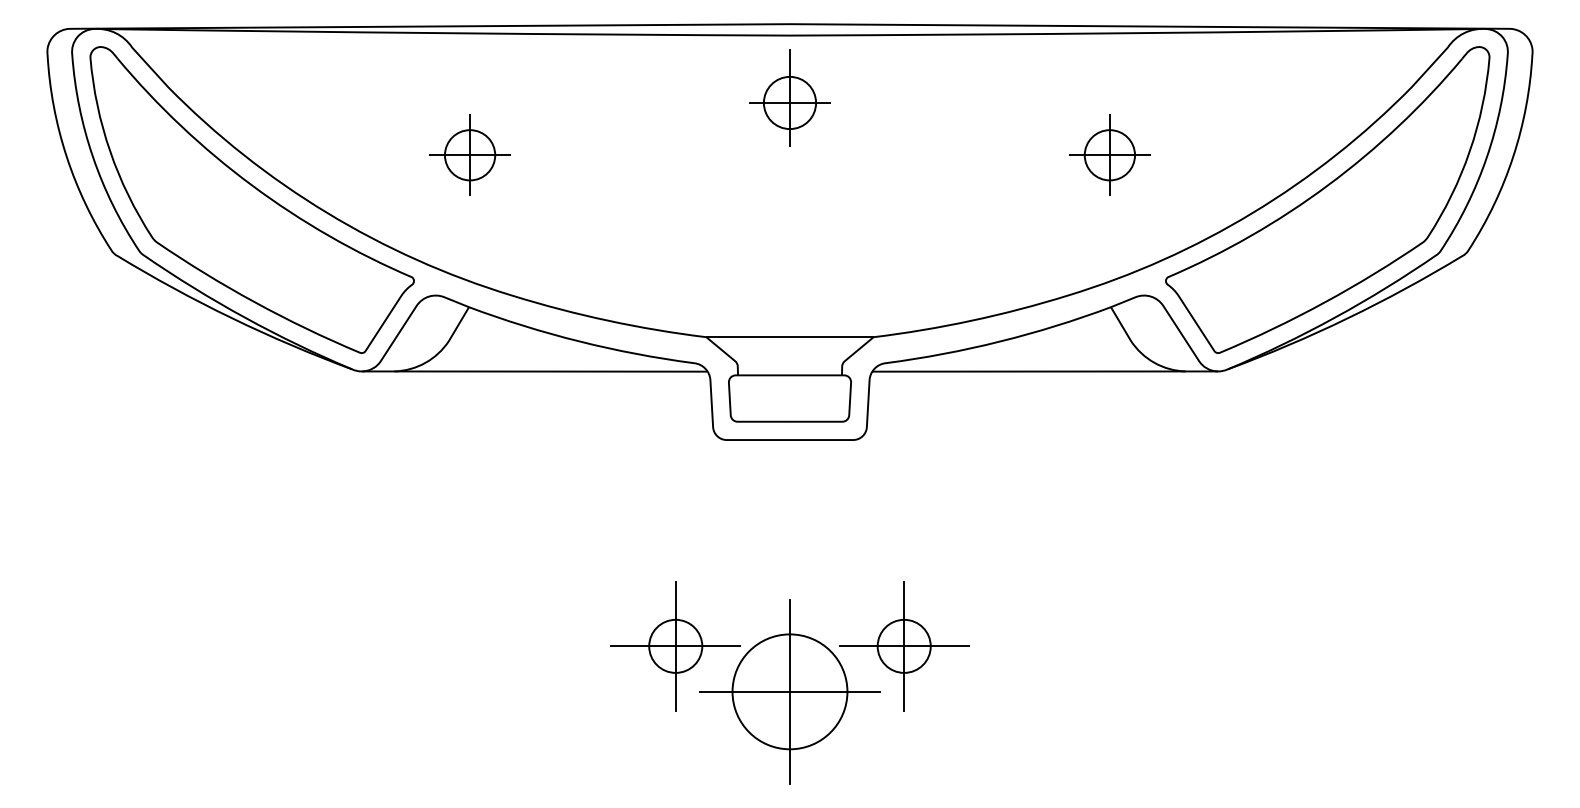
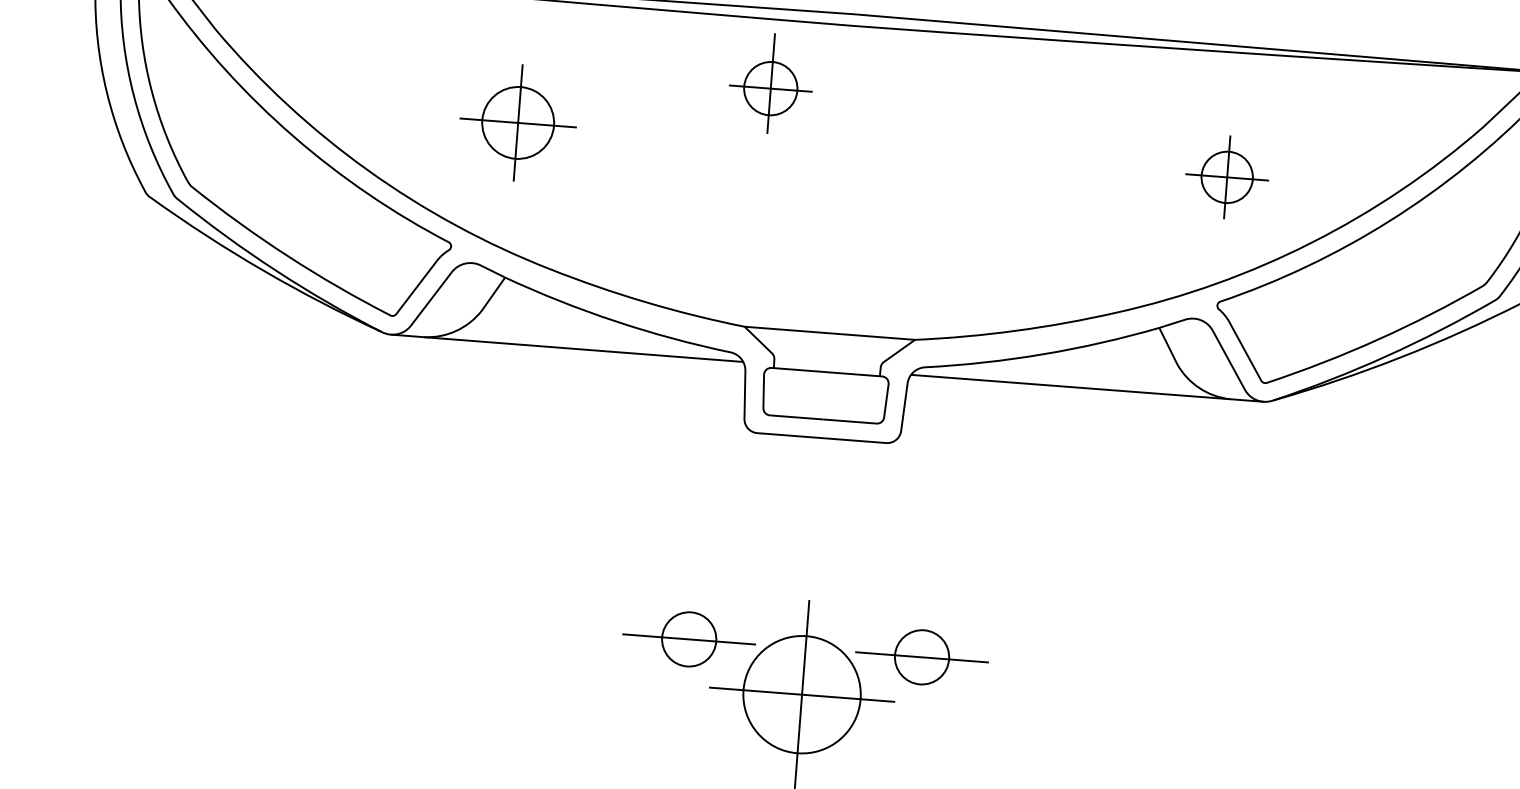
part: (789, 97) -> (770, 83), moved
part: (469, 154) -> (517, 121), size x1.4
part: (1109, 154) -> (1226, 176), moved
line: (675, 646) -> (688, 639), removed
line: (904, 646) -> (922, 657), removed

